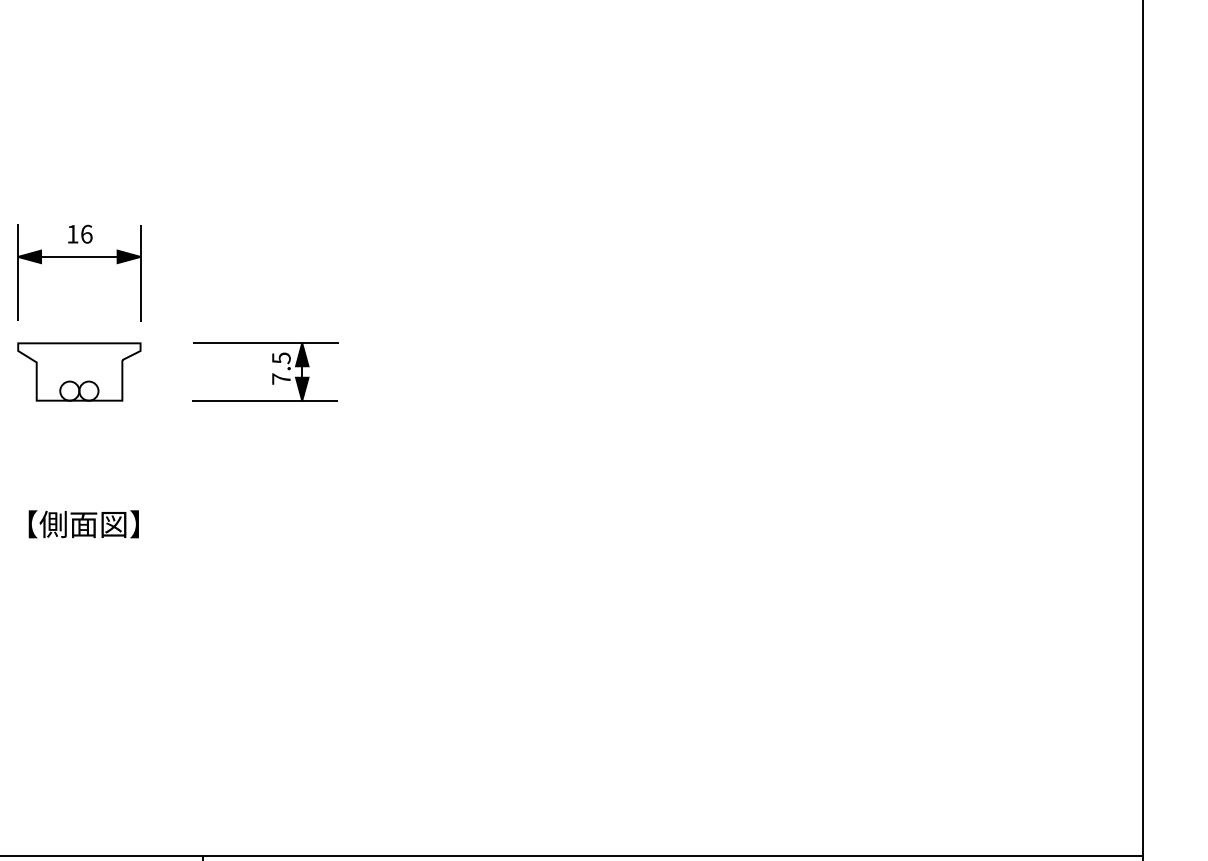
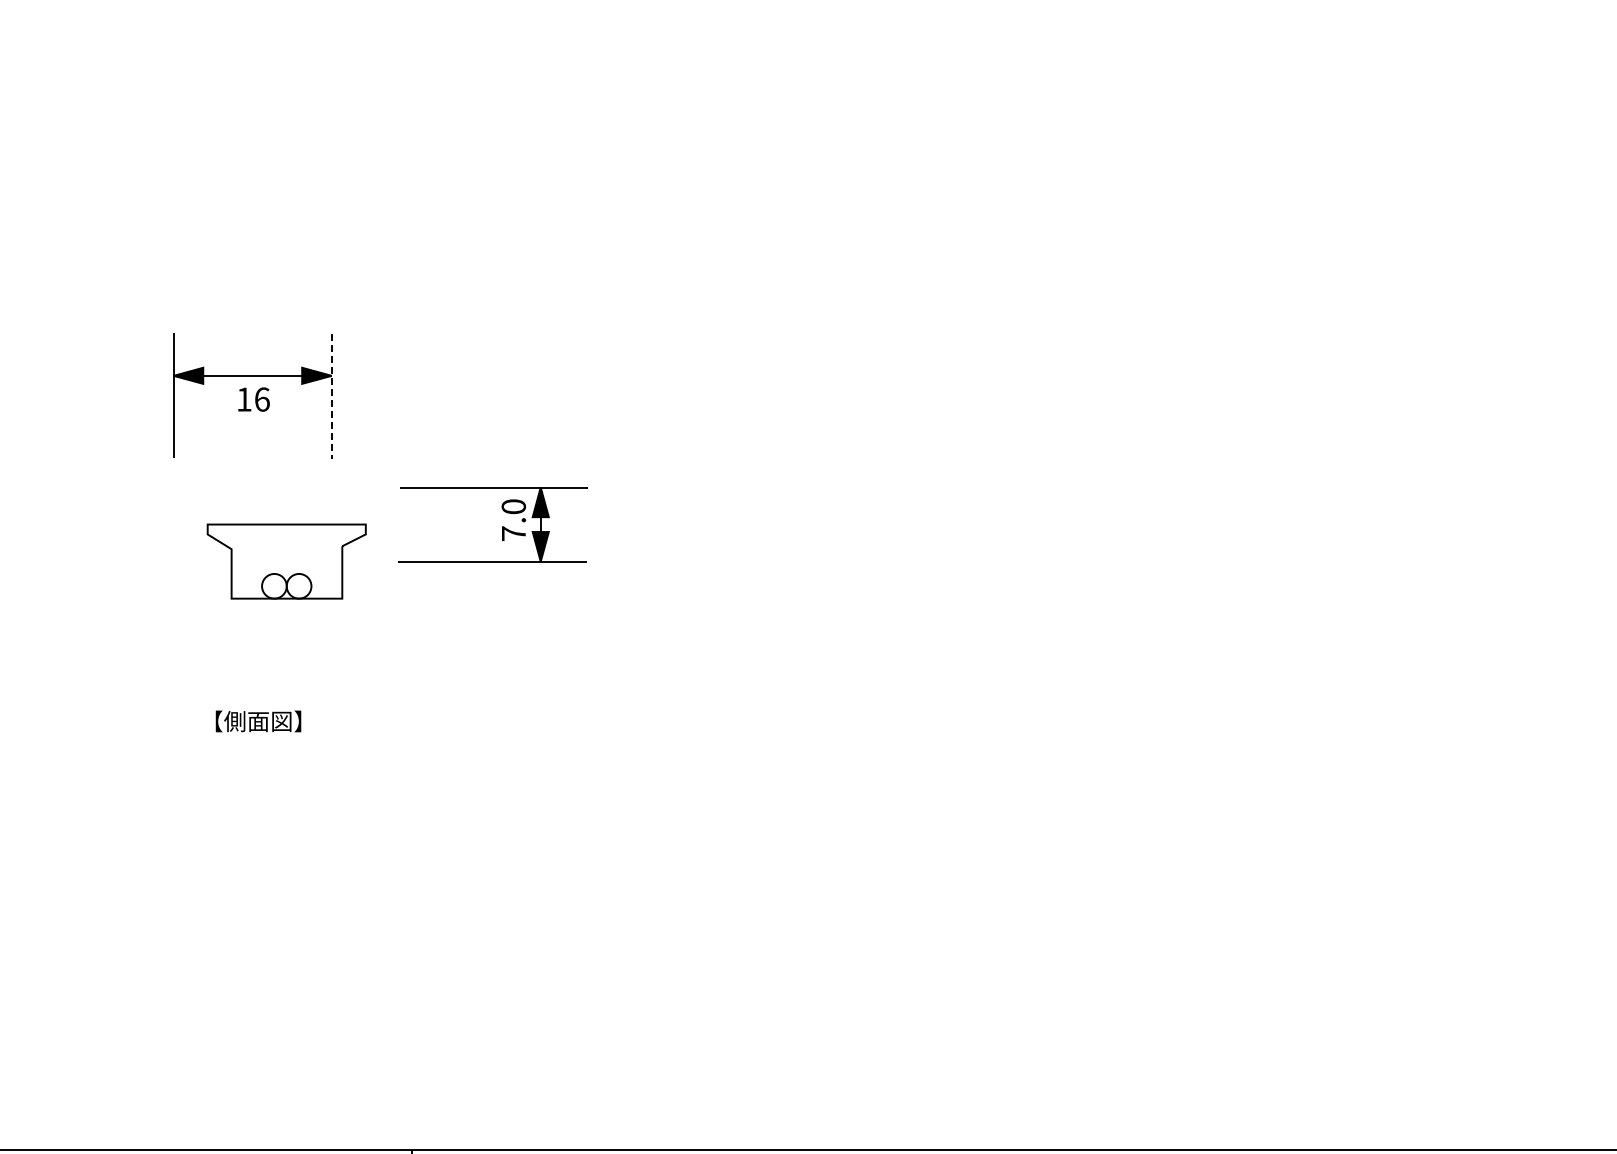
text: (79, 234) -> (253, 399), moved
line: (140, 272) -> (331, 396), solid -> dashed
text: (281, 358) -> (513, 506), 7.5 -> 7.0
part: (79, 371) -> (286, 561), moved
part: (83, 524) -> (258, 721), size x0.6

